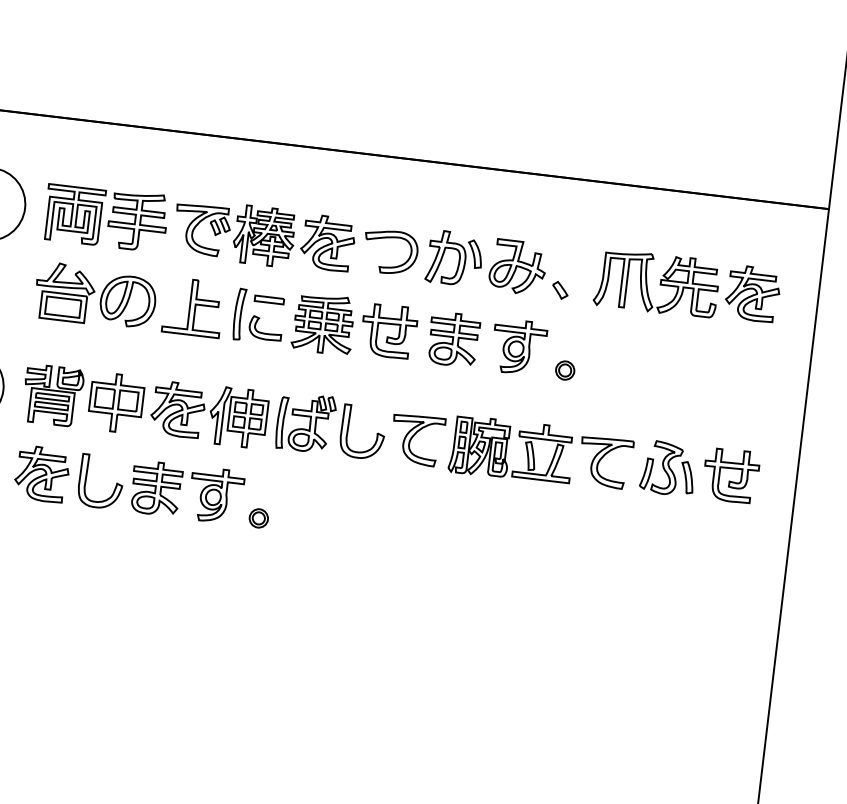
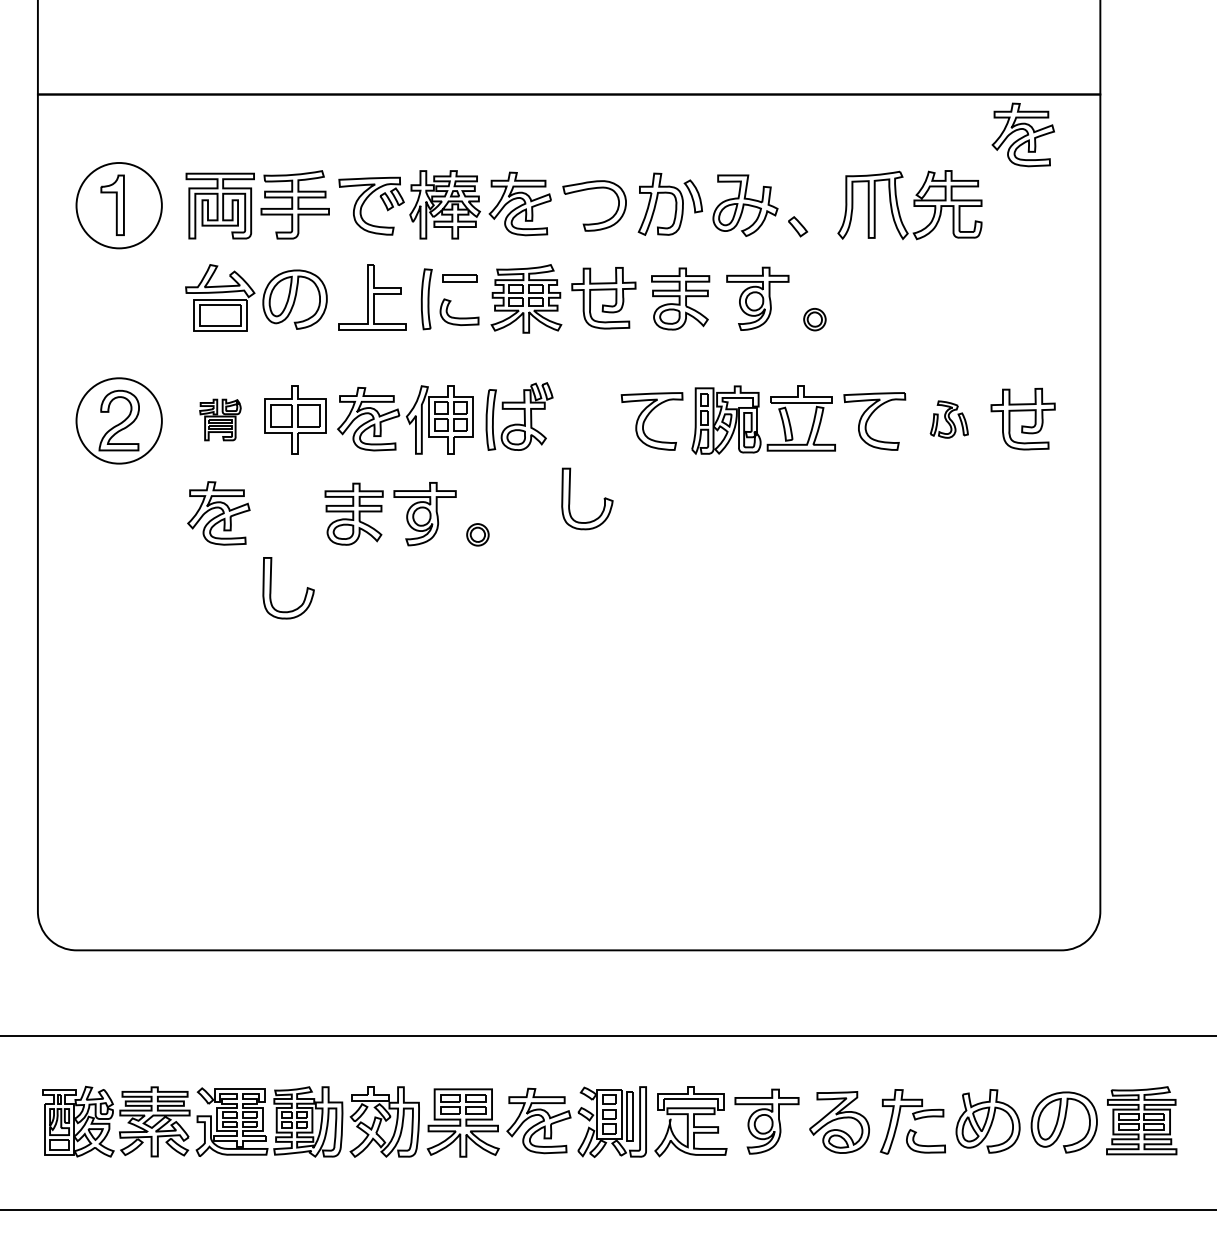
part: (752, 293) -> (1022, 134), moved
part: (53, 395) -> (220, 419), size x0.6
part: (376, 433) -> (603, 498), moved
part: (668, 468) -> (949, 419), size x0.6
part: (86, 480) -> (271, 588), moved

